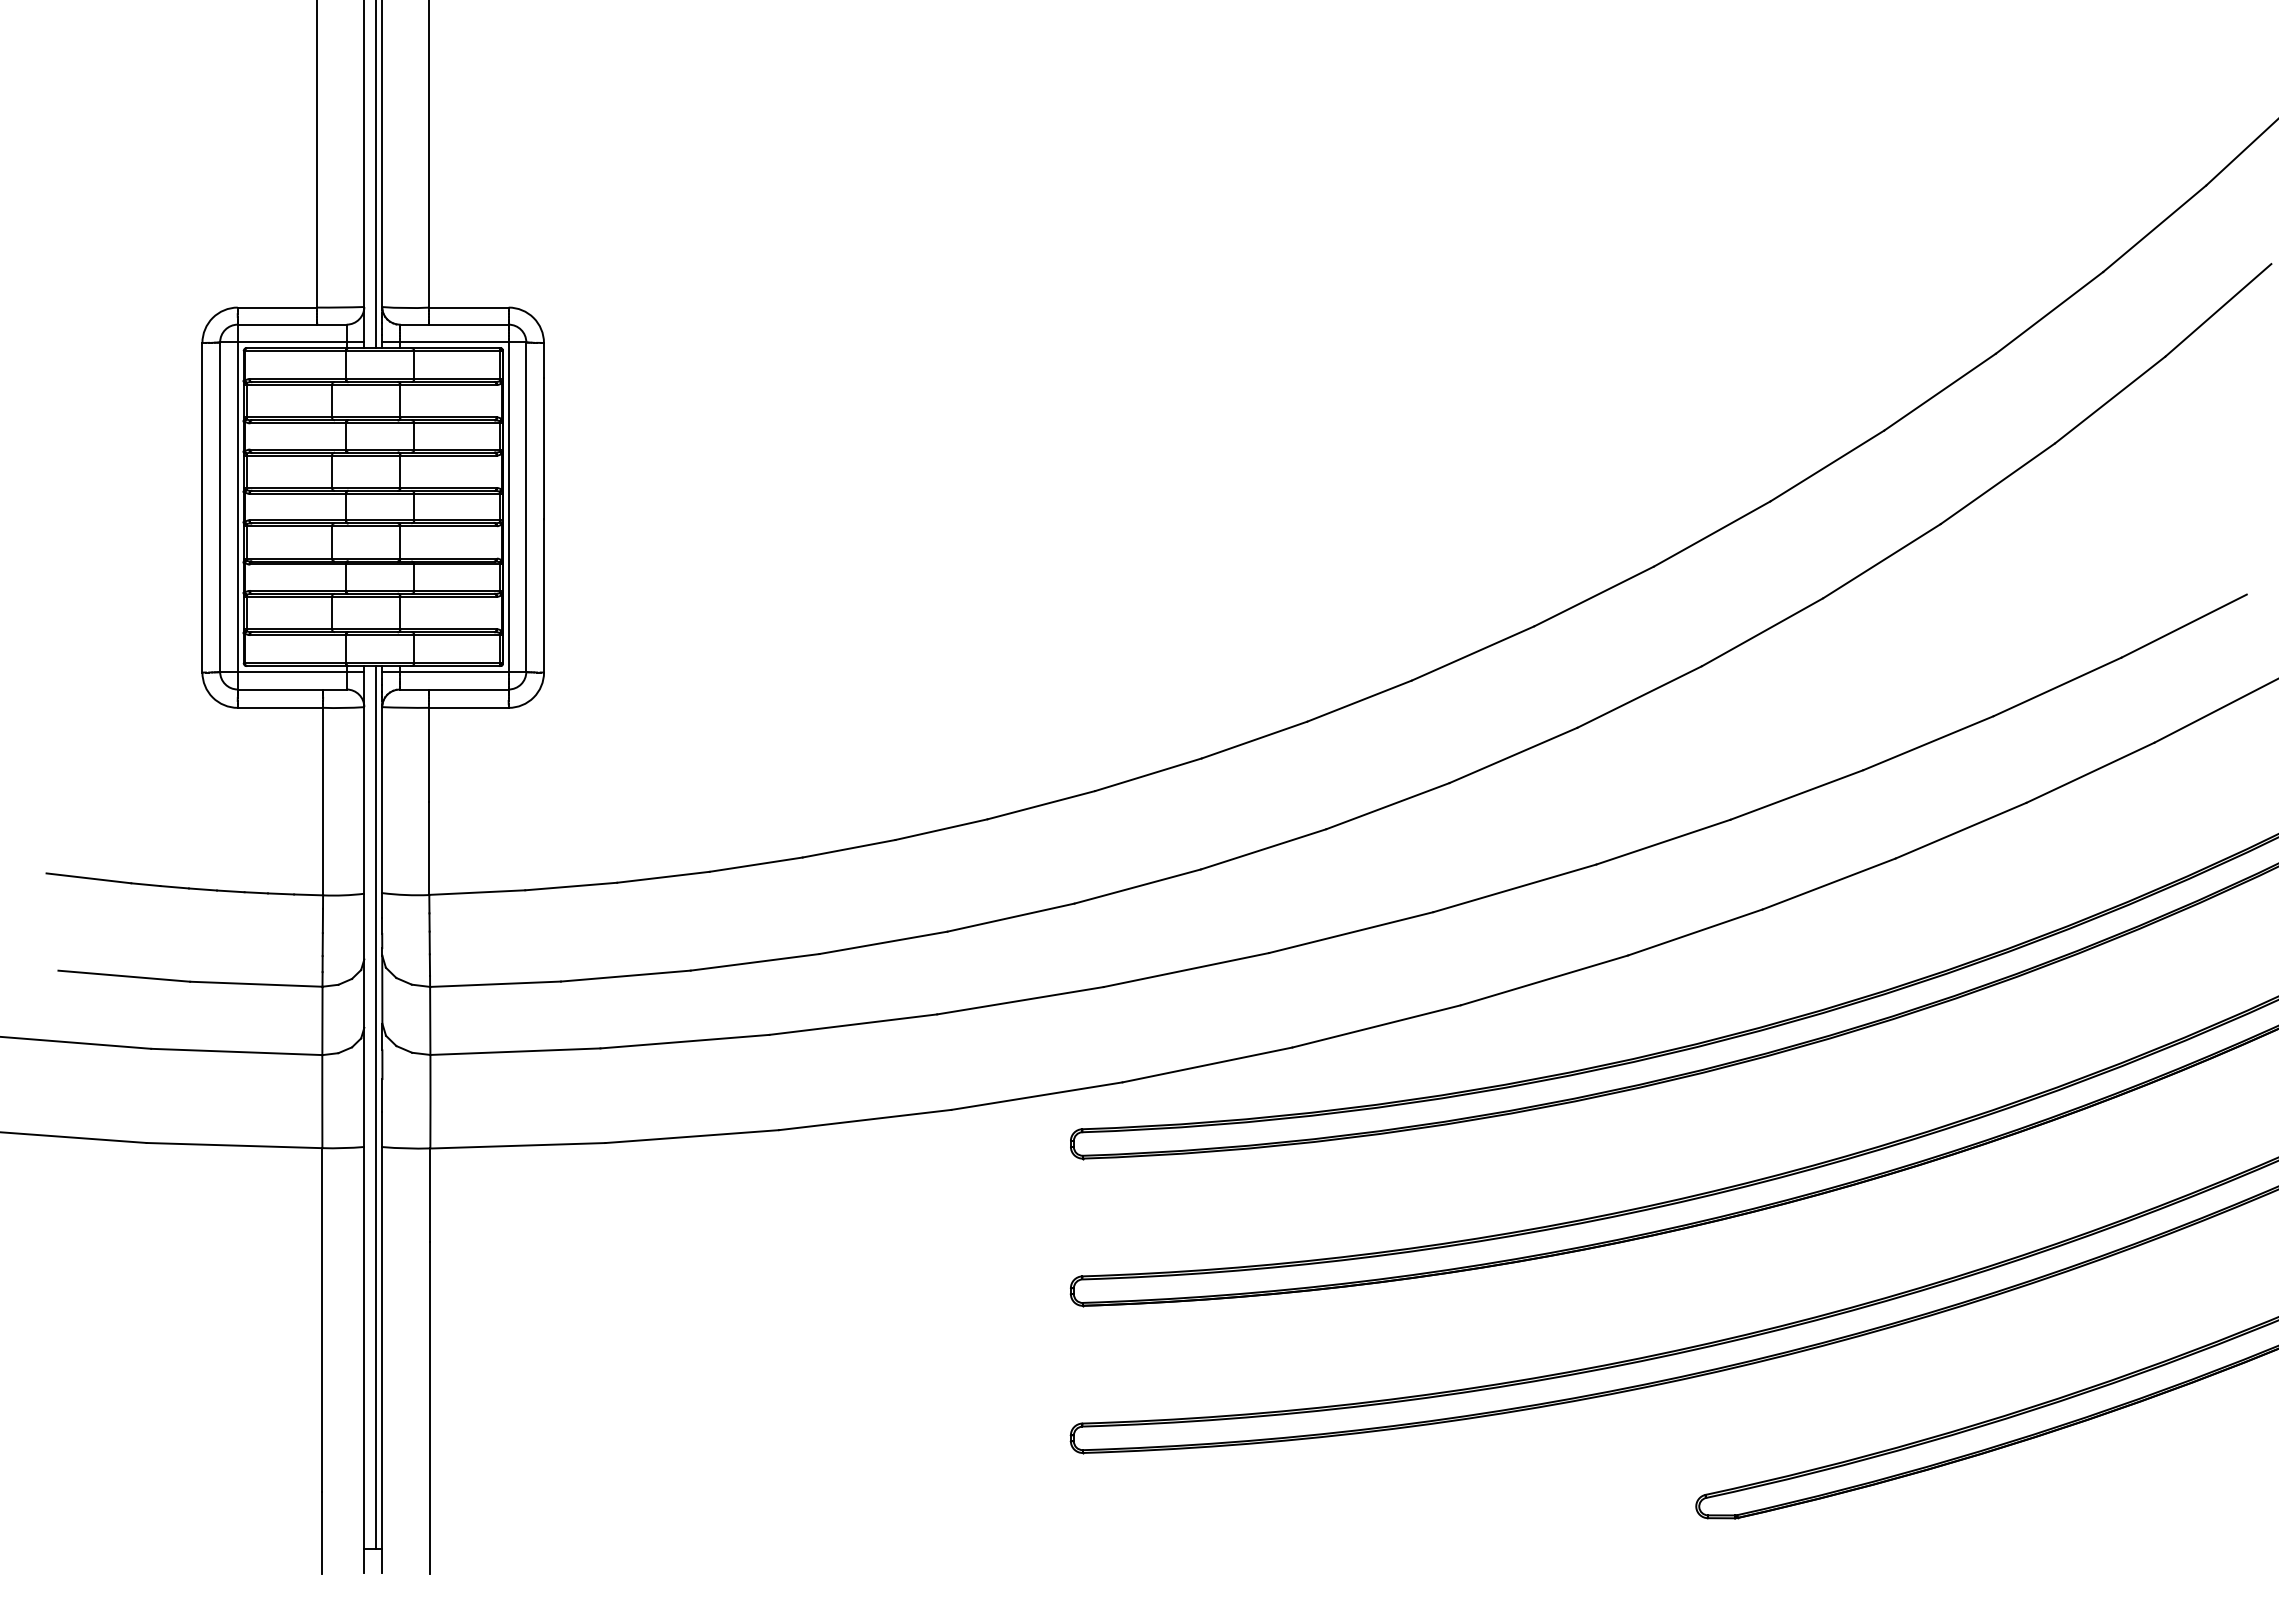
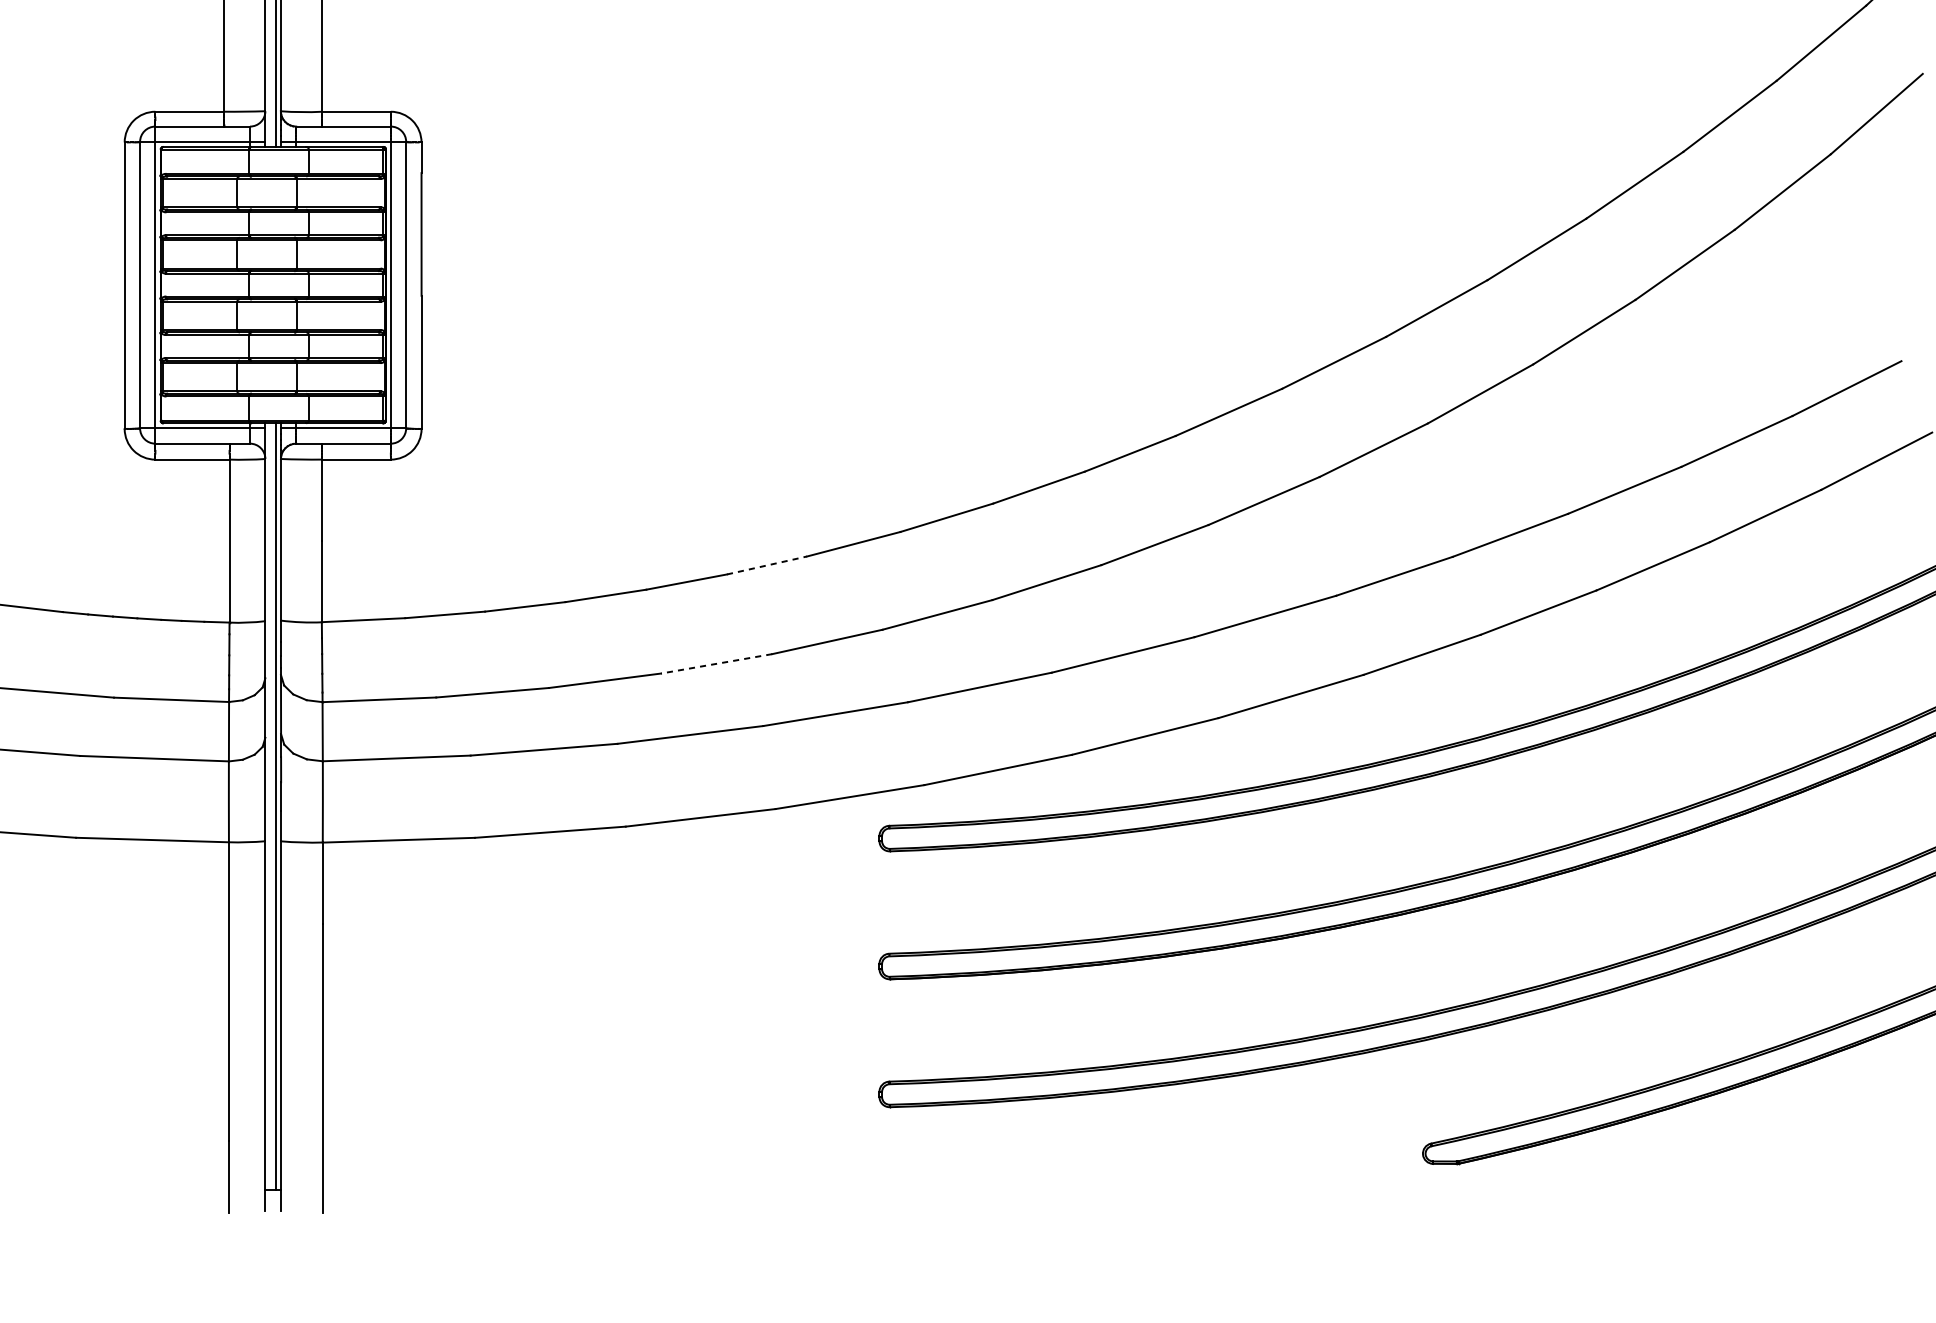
line: (942, 829) -> (767, 565), solid -> dashed
line: (883, 942) -> (716, 663), solid -> dashed

